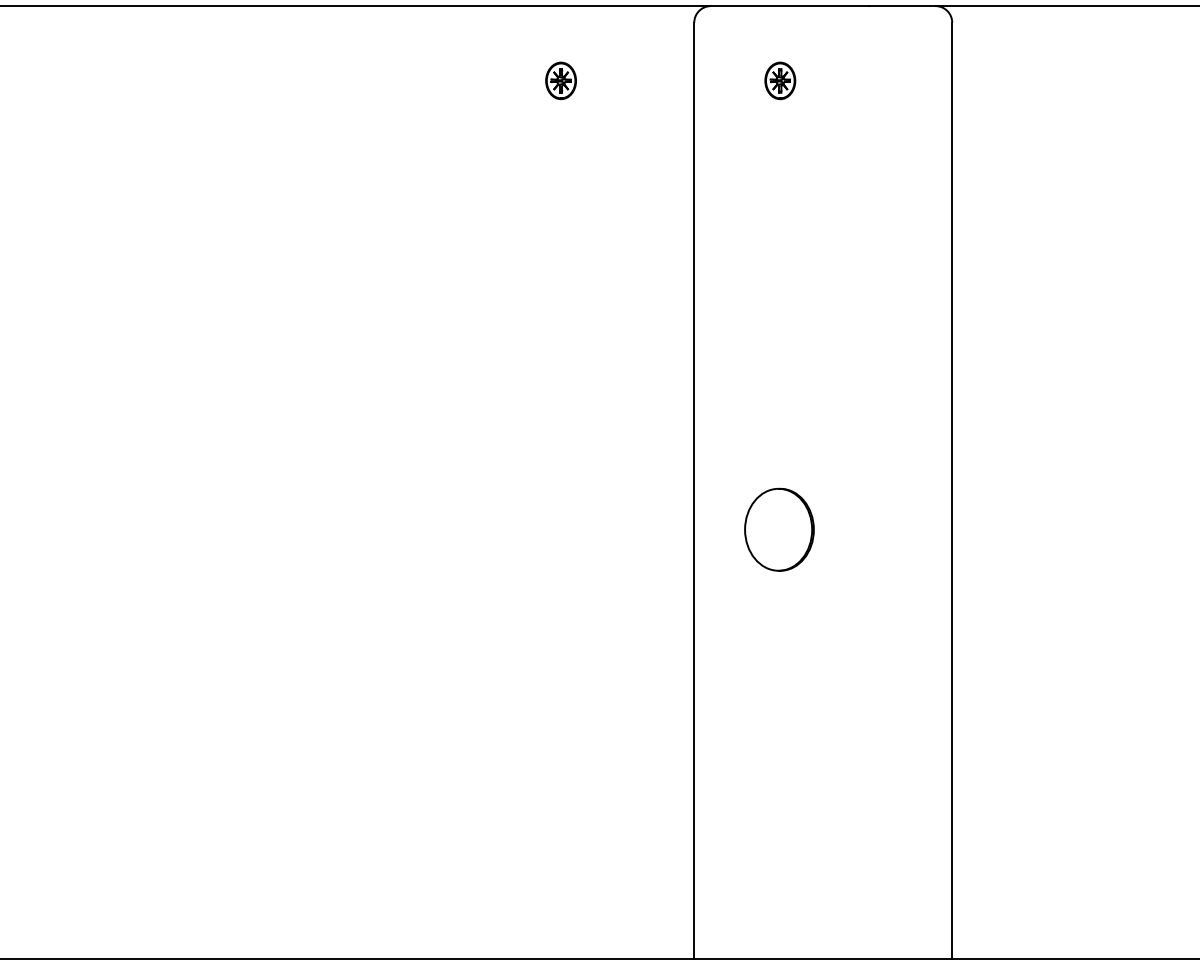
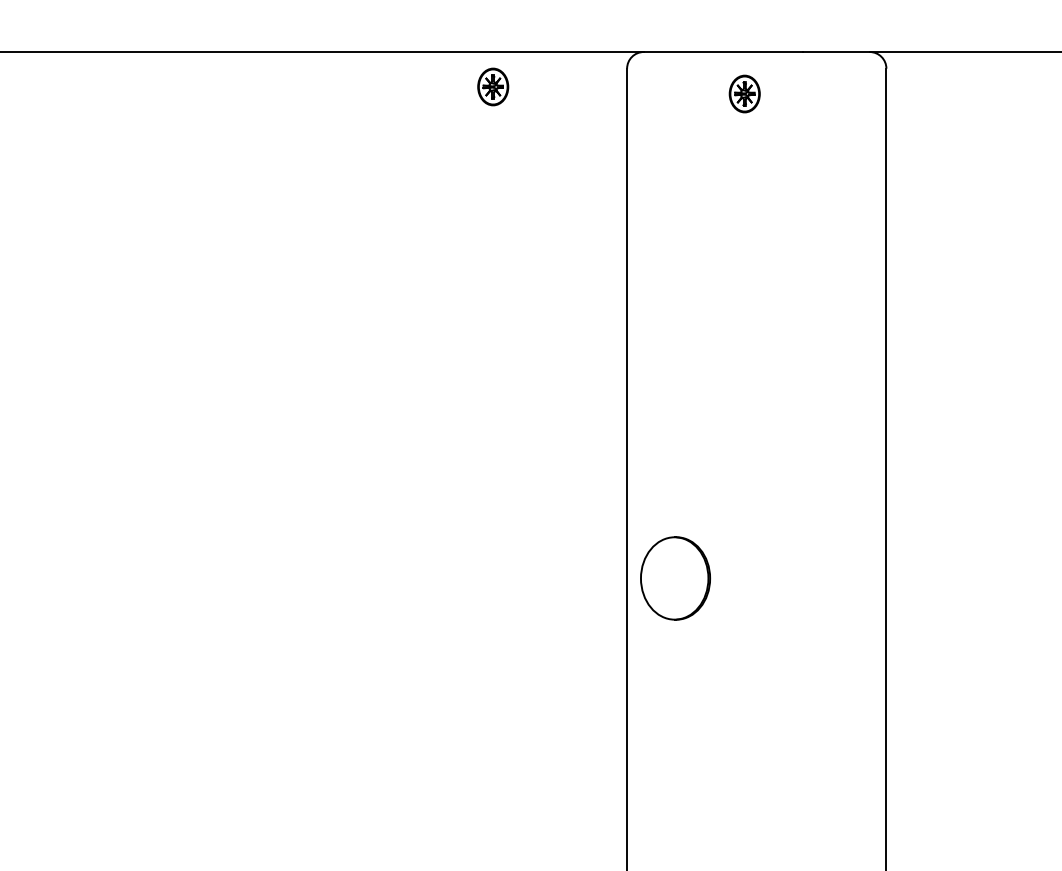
part: (560, 80) -> (492, 86), moved
part: (780, 80) -> (744, 93), moved
part: (779, 529) -> (675, 578), moved

